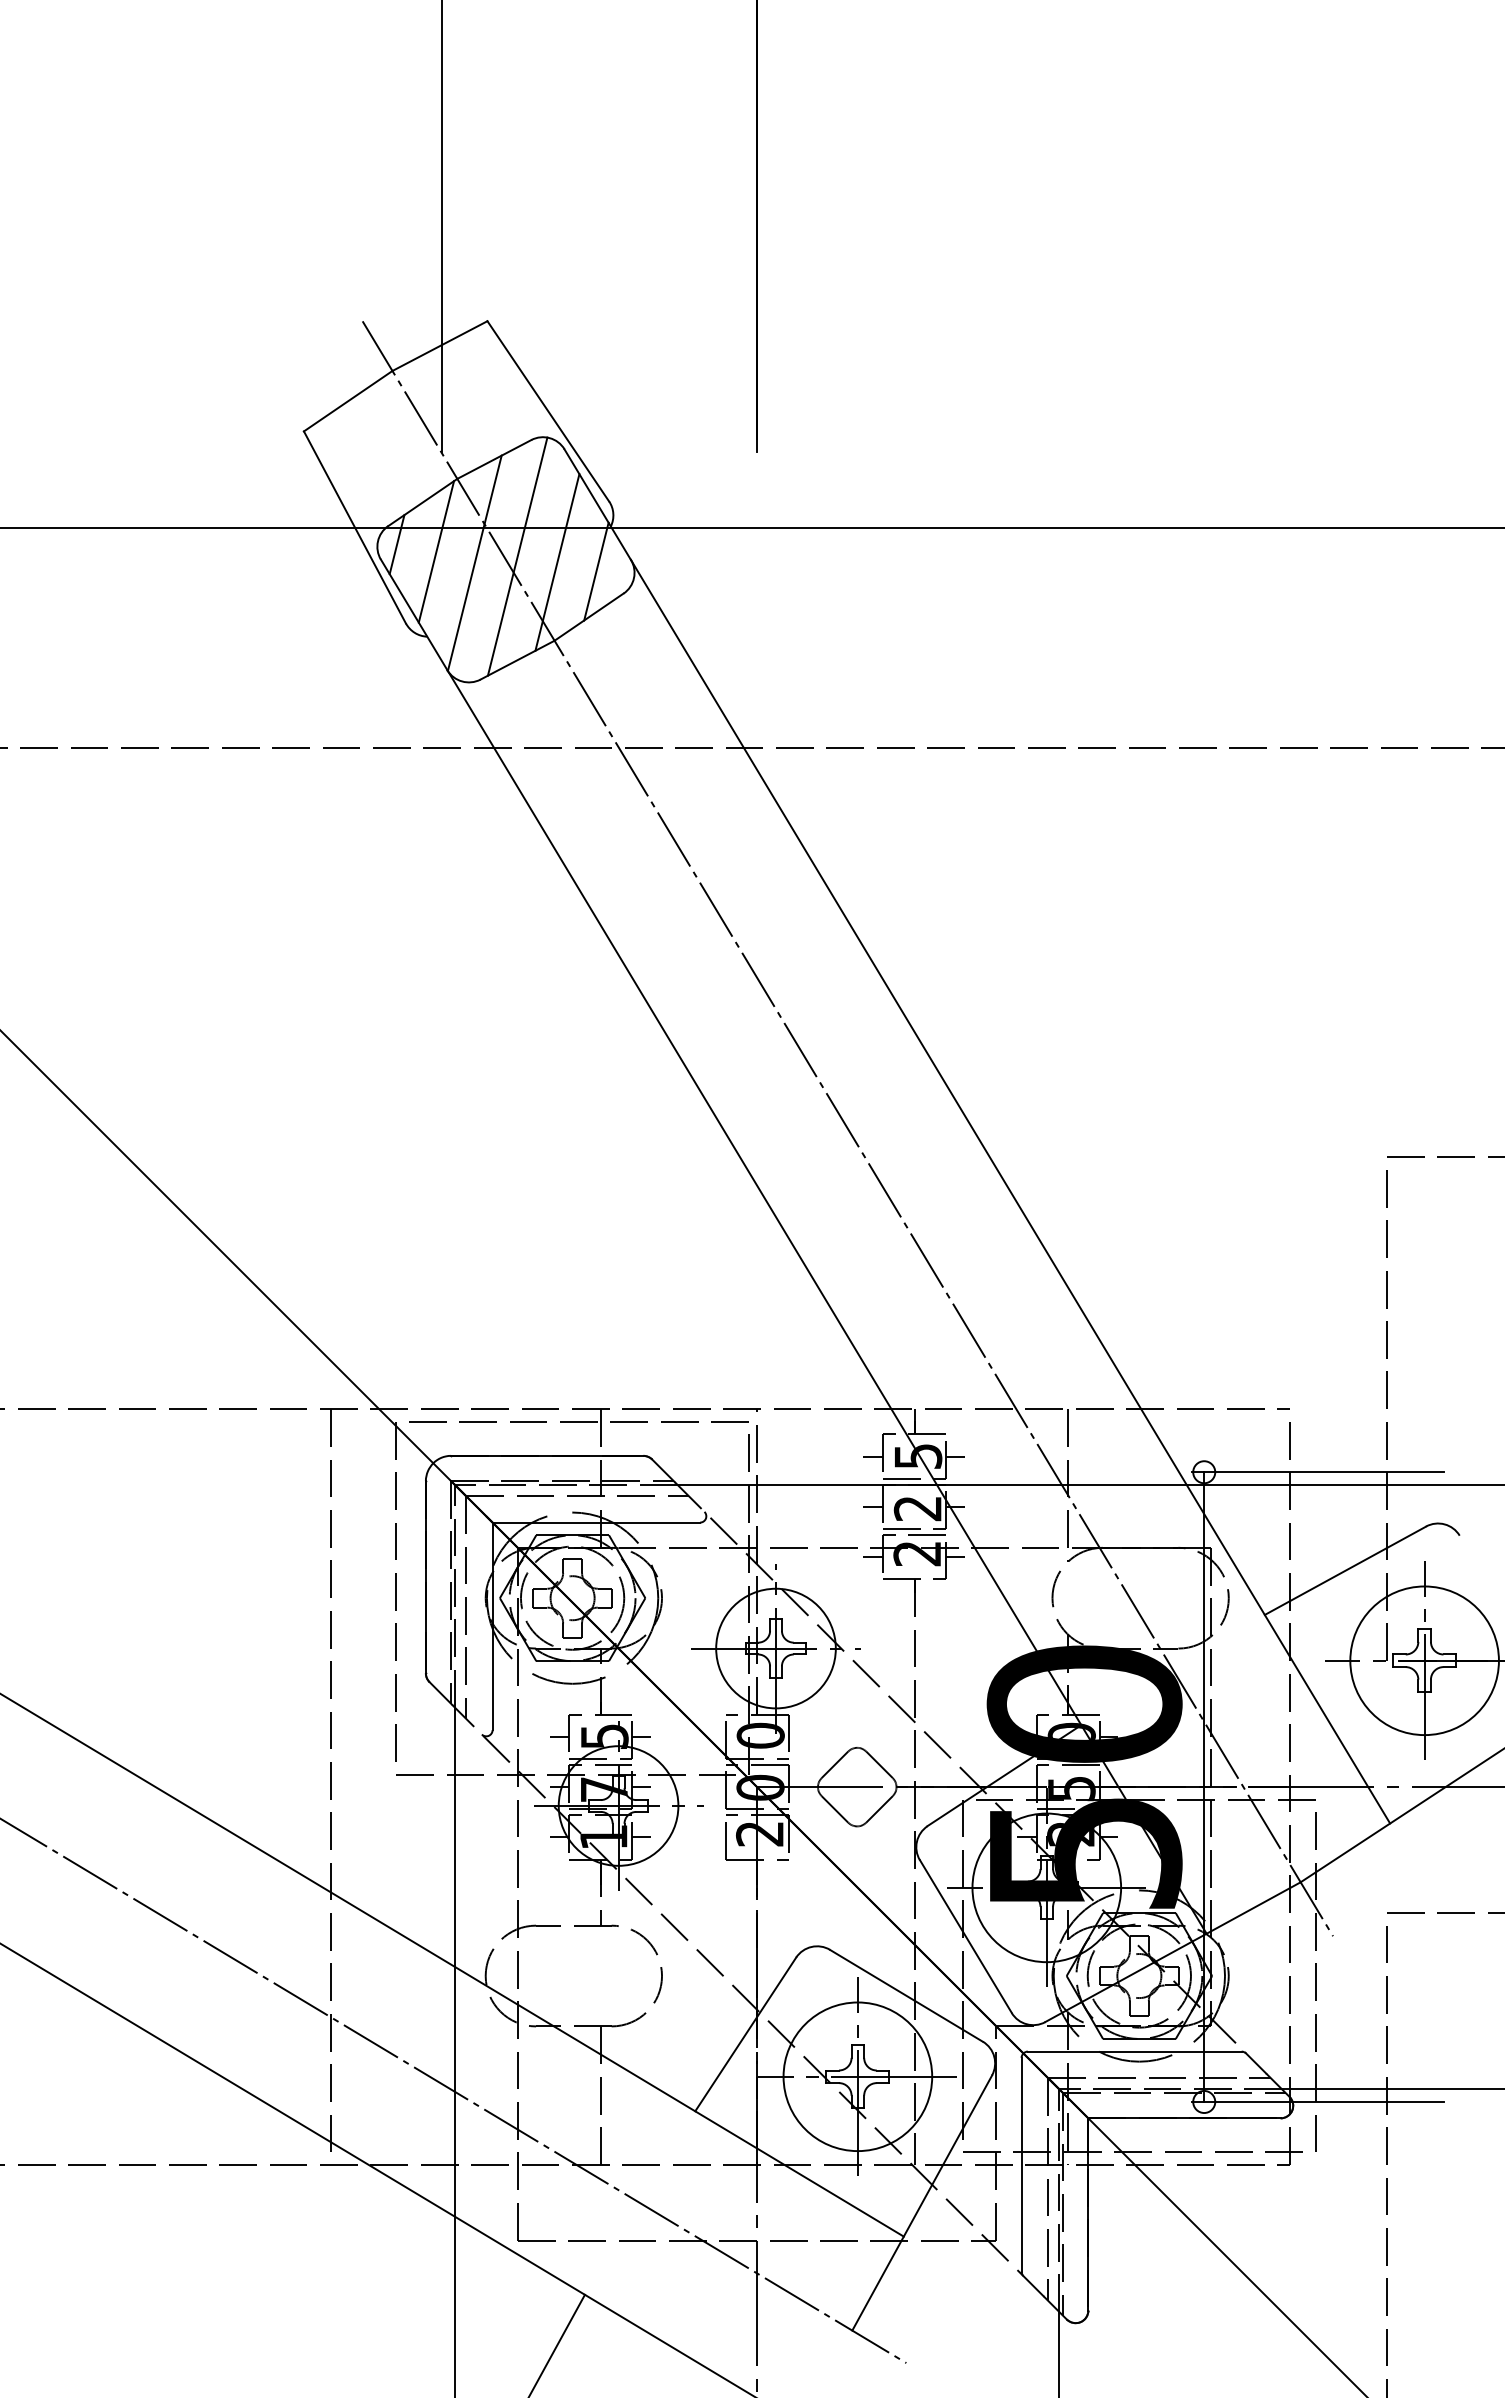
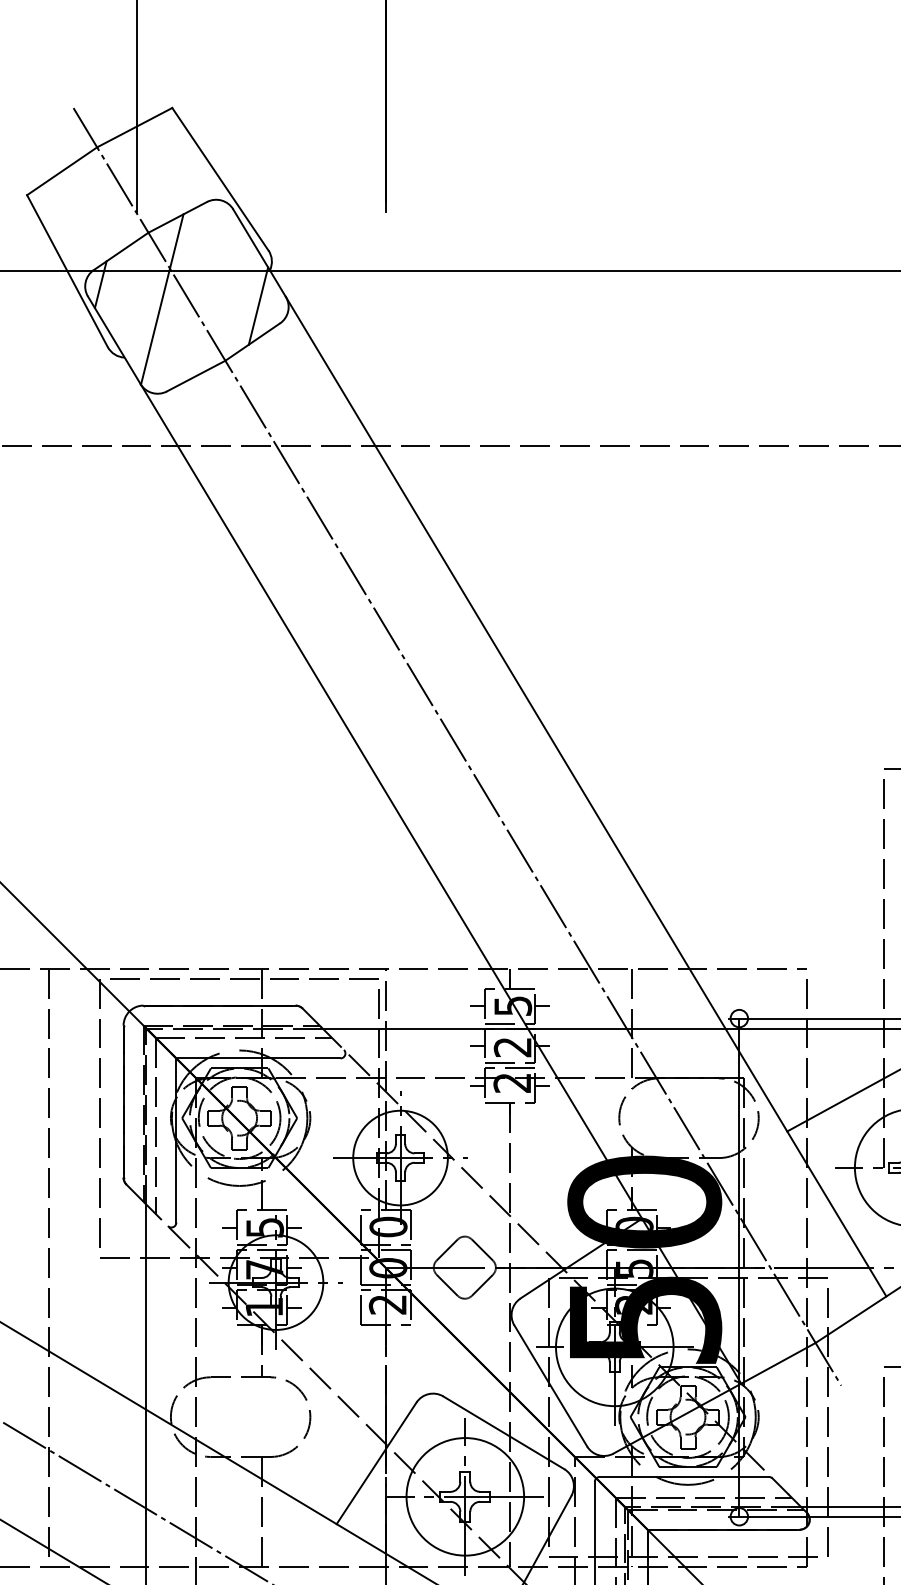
line: (436, 551) -> (131, 290), removed
line: (517, 556) -> (196, 294), removed
line: (557, 562) -> (227, 298), removed

